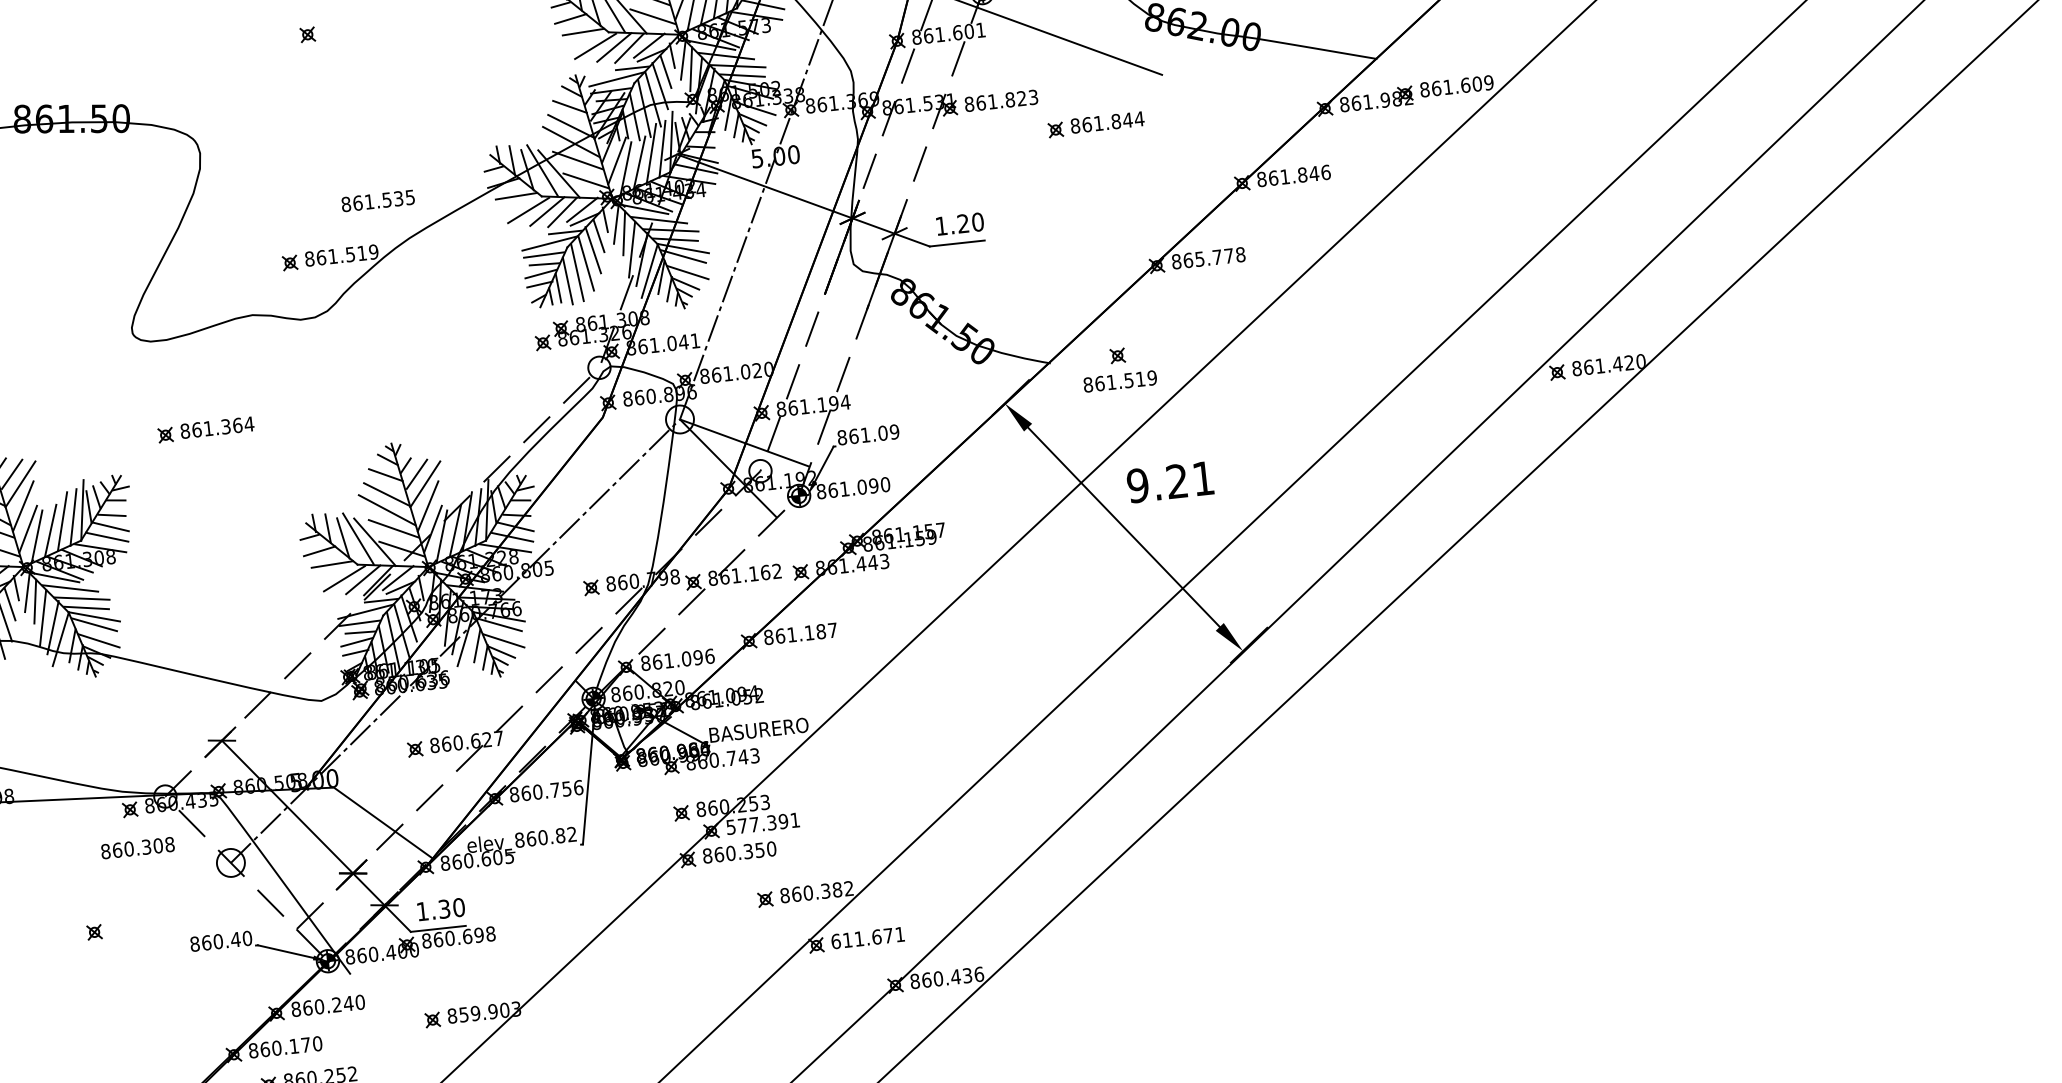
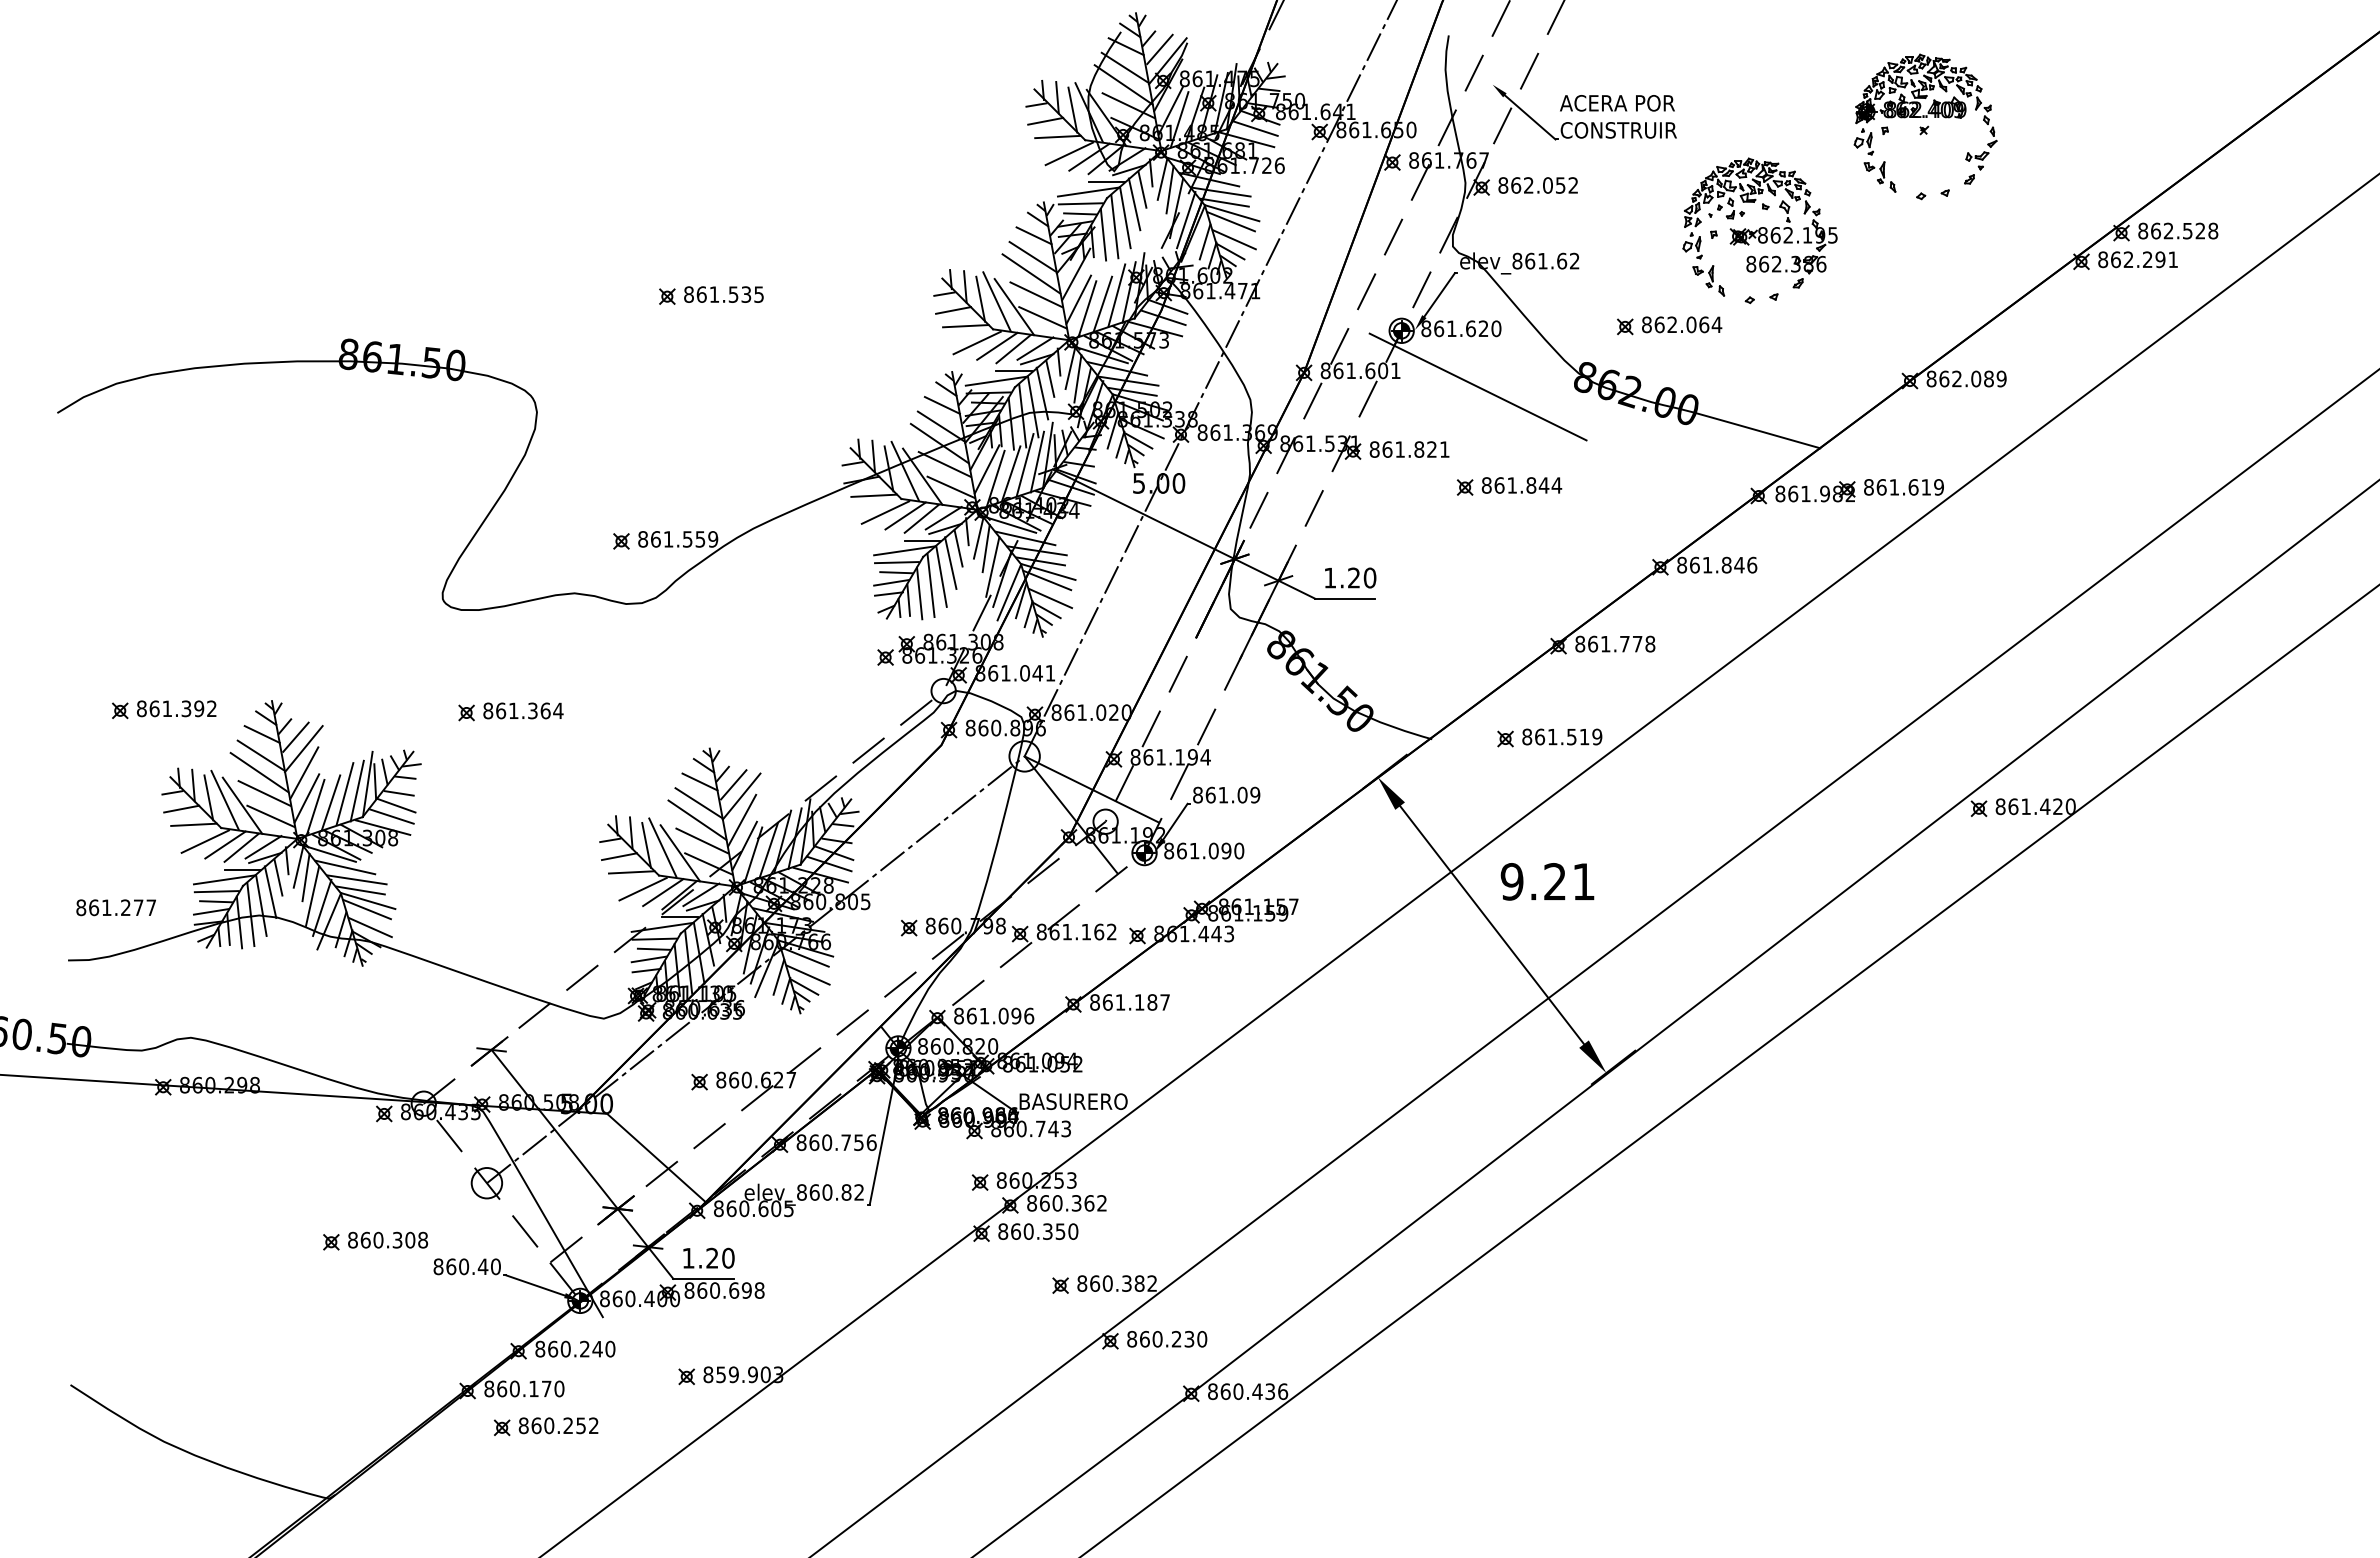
text: (1477, 84) -> (1926, 487), 861.609 -> 861.619
text: (1033, 97) -> (1444, 449), 861.823 -> 861.821
text: (377, 200) -> (723, 294), moved
text: (362, 253) -> (700, 539), 861.519 -> 861.559
text: (1199, 259) -> (1605, 644), 865.778 -> 861.778
text: (1120, 380) -> (1562, 736), moved
text: (762, 823) -> (1066, 1203), 577.391 -> 860.362
text: (137, 847) -> (387, 1239), moved
text: (444, 909) -> (712, 1258), 1.30 -> 1.20
text: (868, 937) -> (1167, 1338), 611.671 -> 860.230

